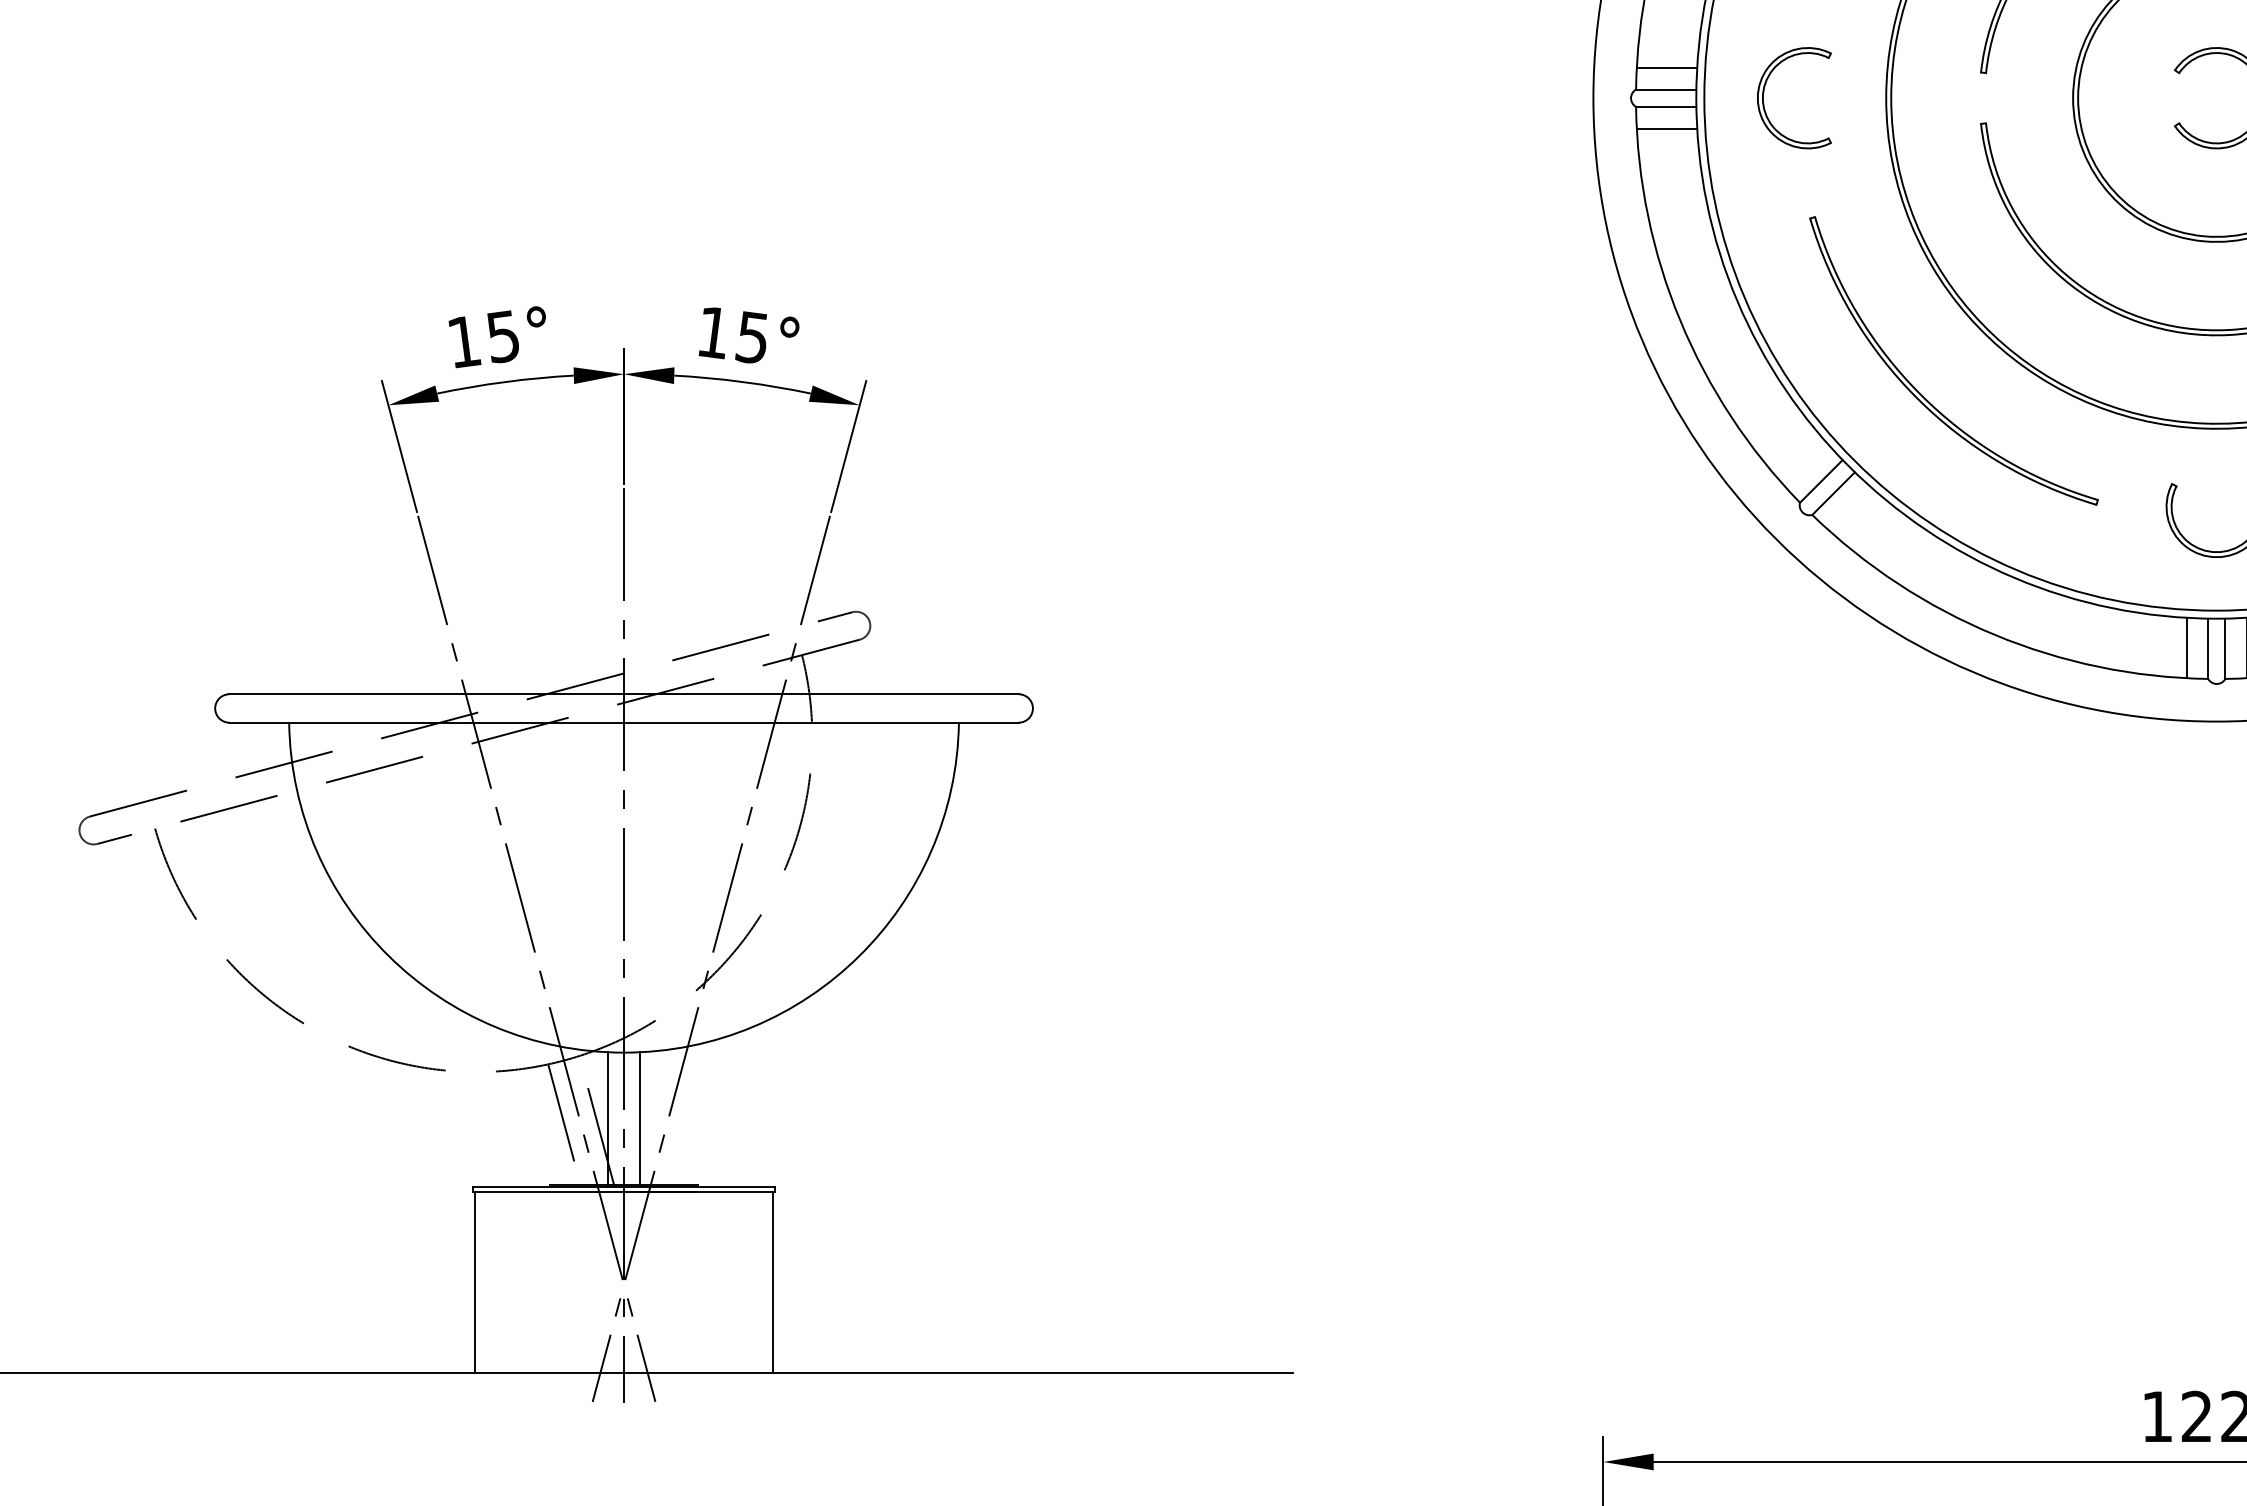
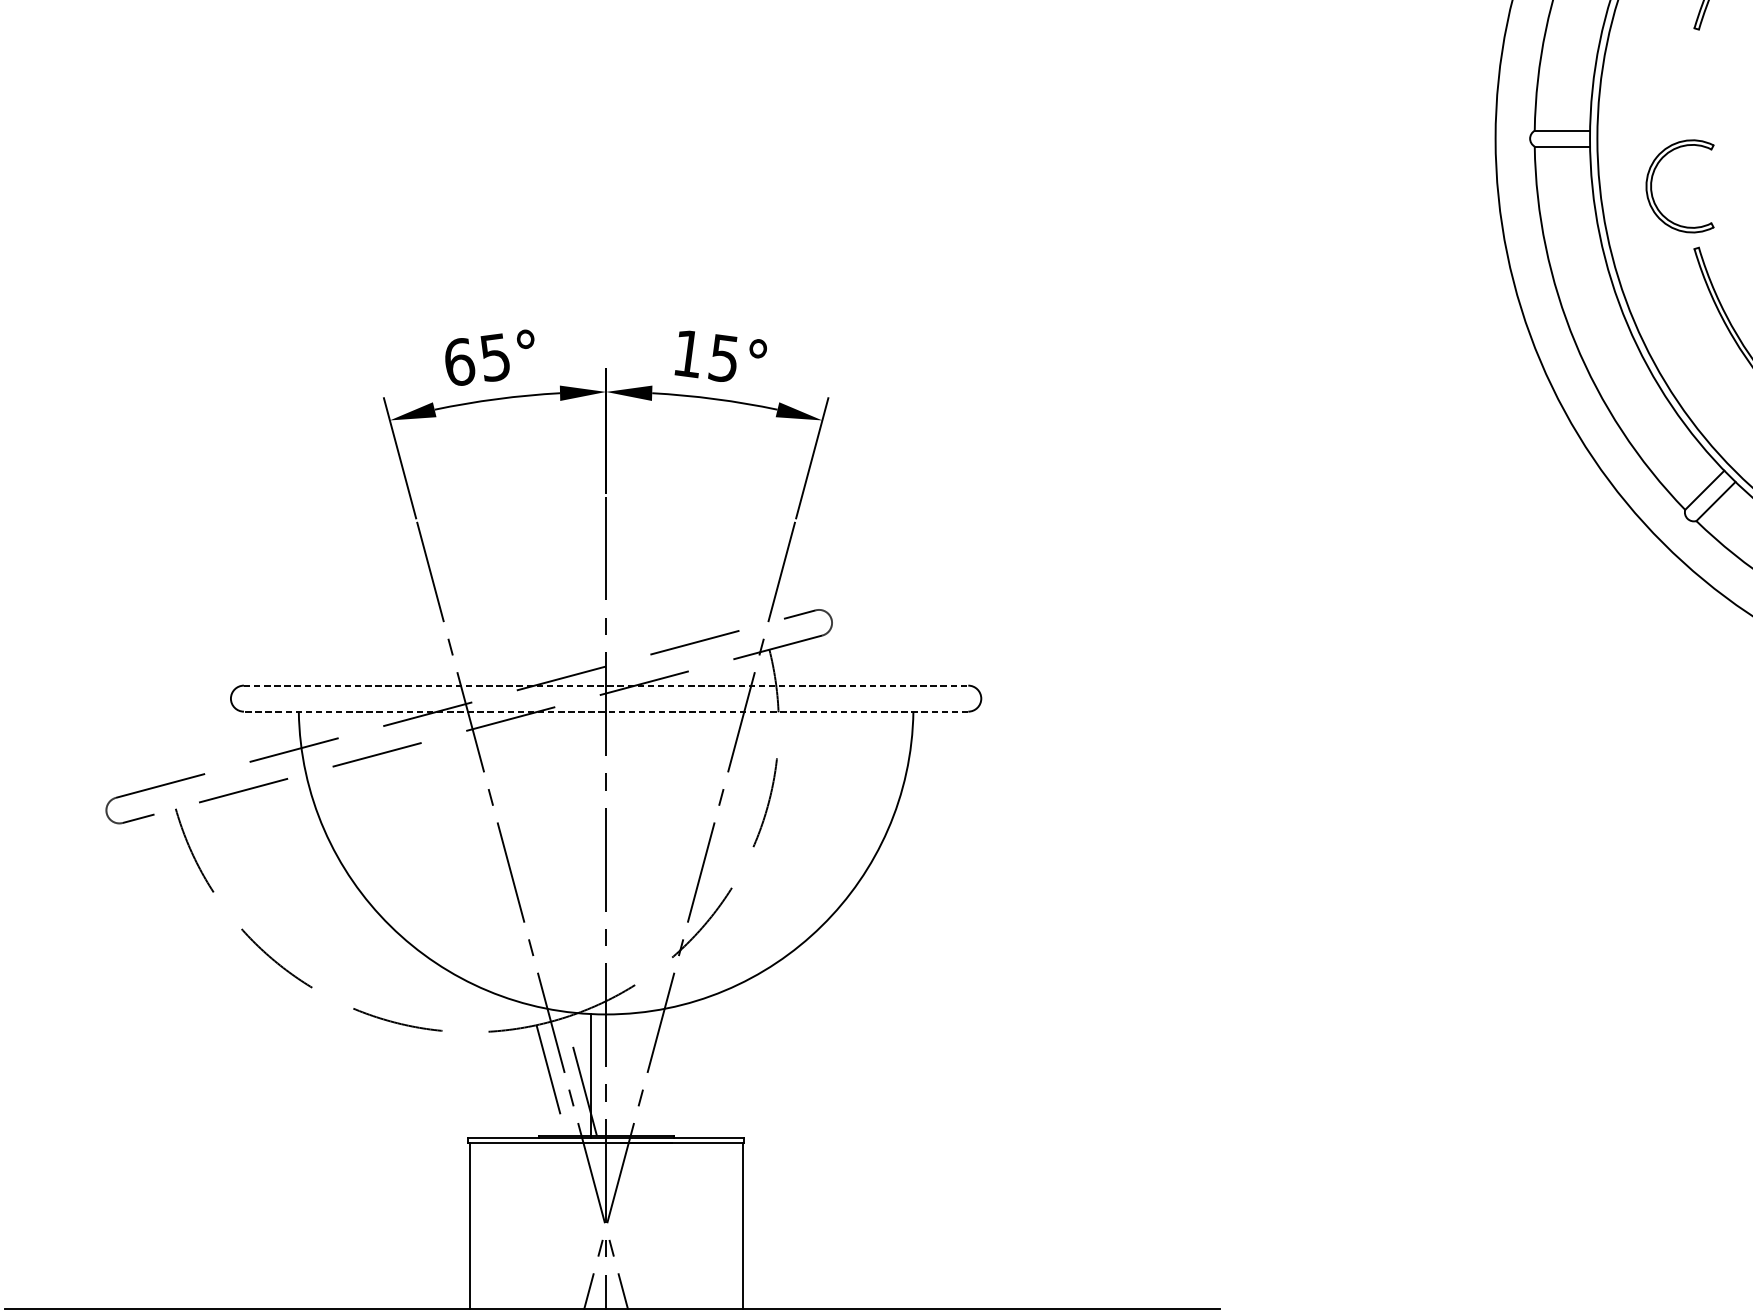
line: (1666, 67) -> (1562, 110), removed
part: (1764, 103) -> (1652, 191), moved
line: (1666, 128) -> (1562, 166), removed
text: (464, 341) -> (459, 361), 15° -> 65°
line: (624, 694) -> (606, 685), solid -> dashed
line: (624, 722) -> (606, 711), solid -> dashed
line: (640, 1118) -> (621, 1074), removed

